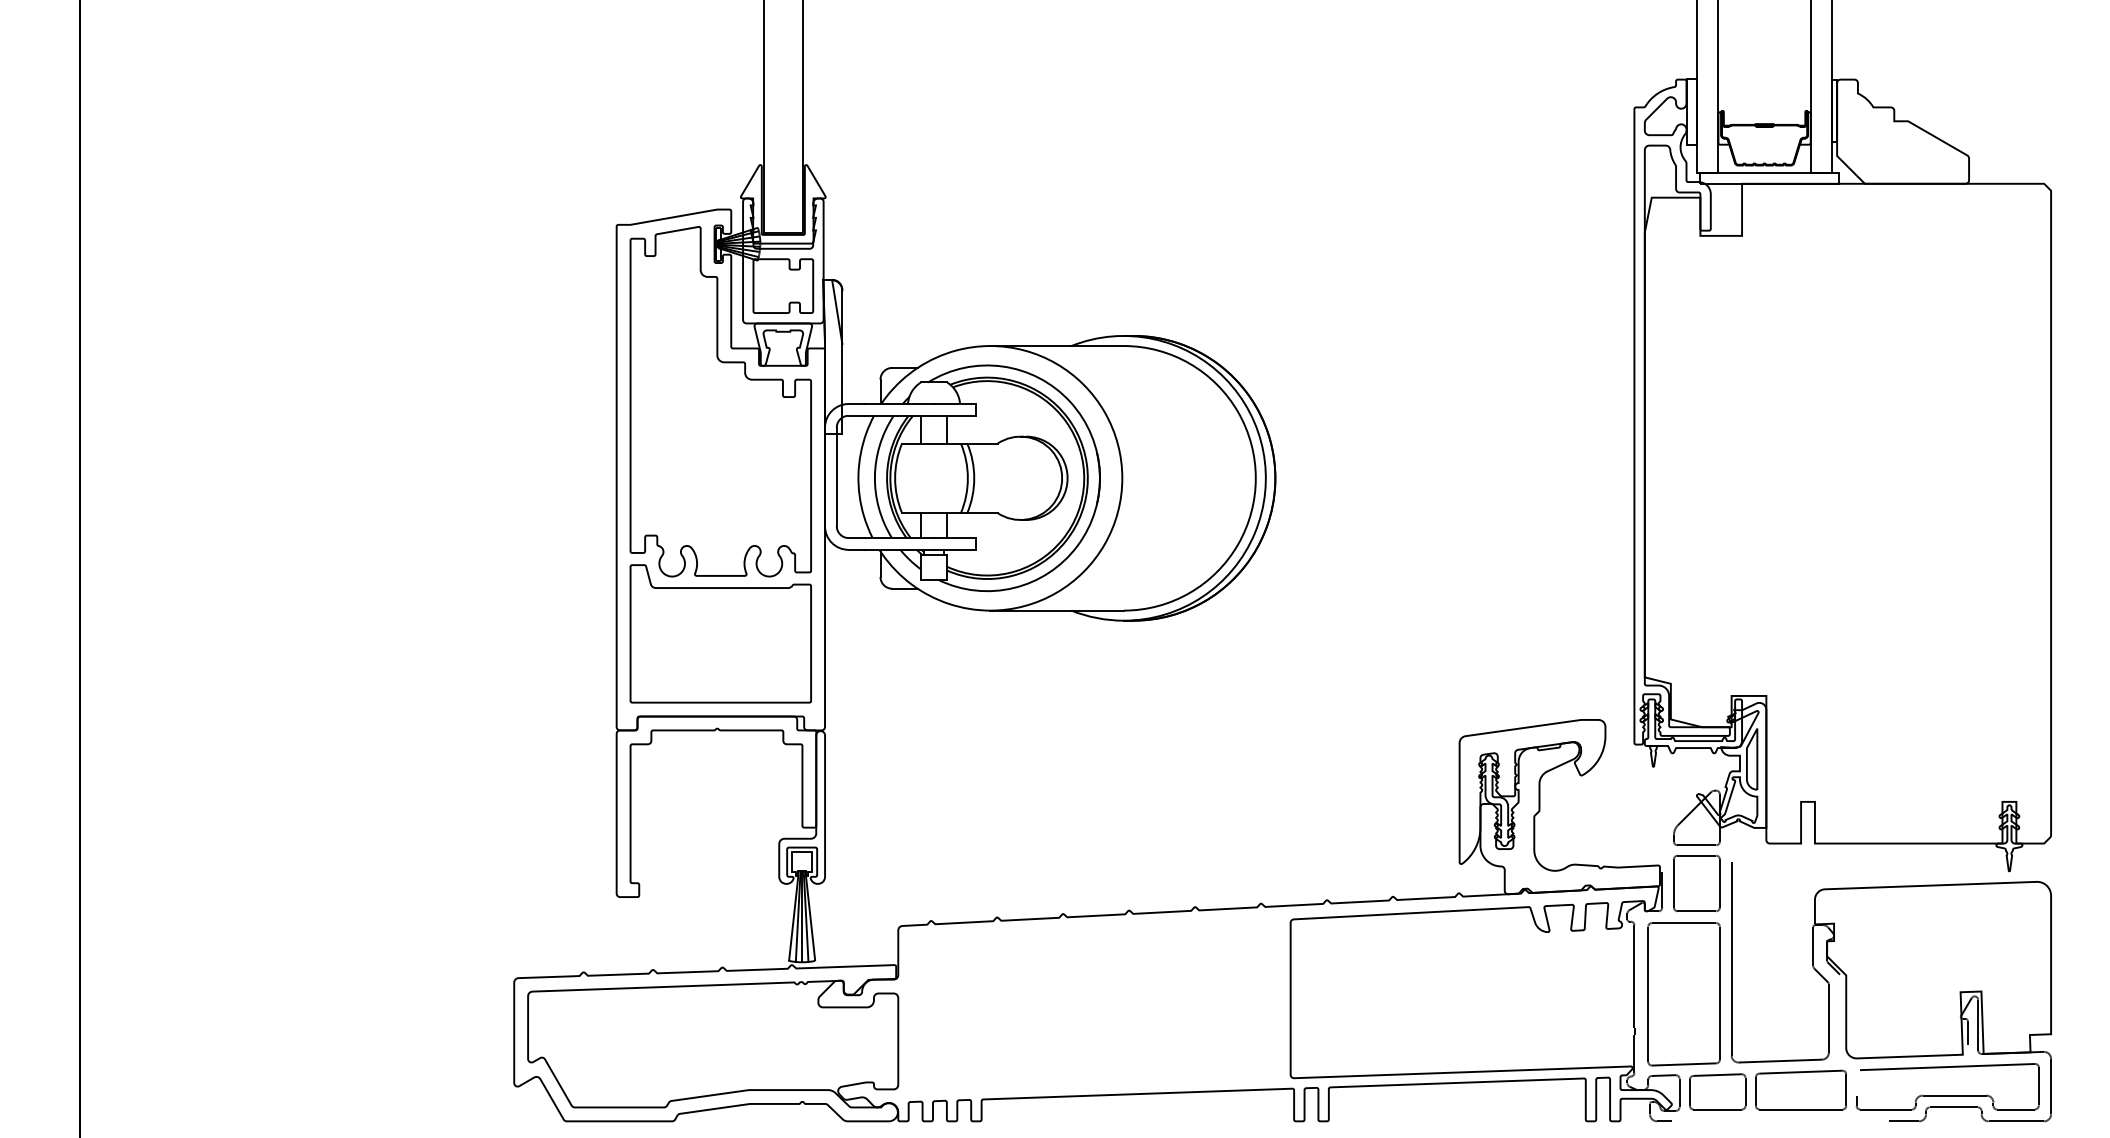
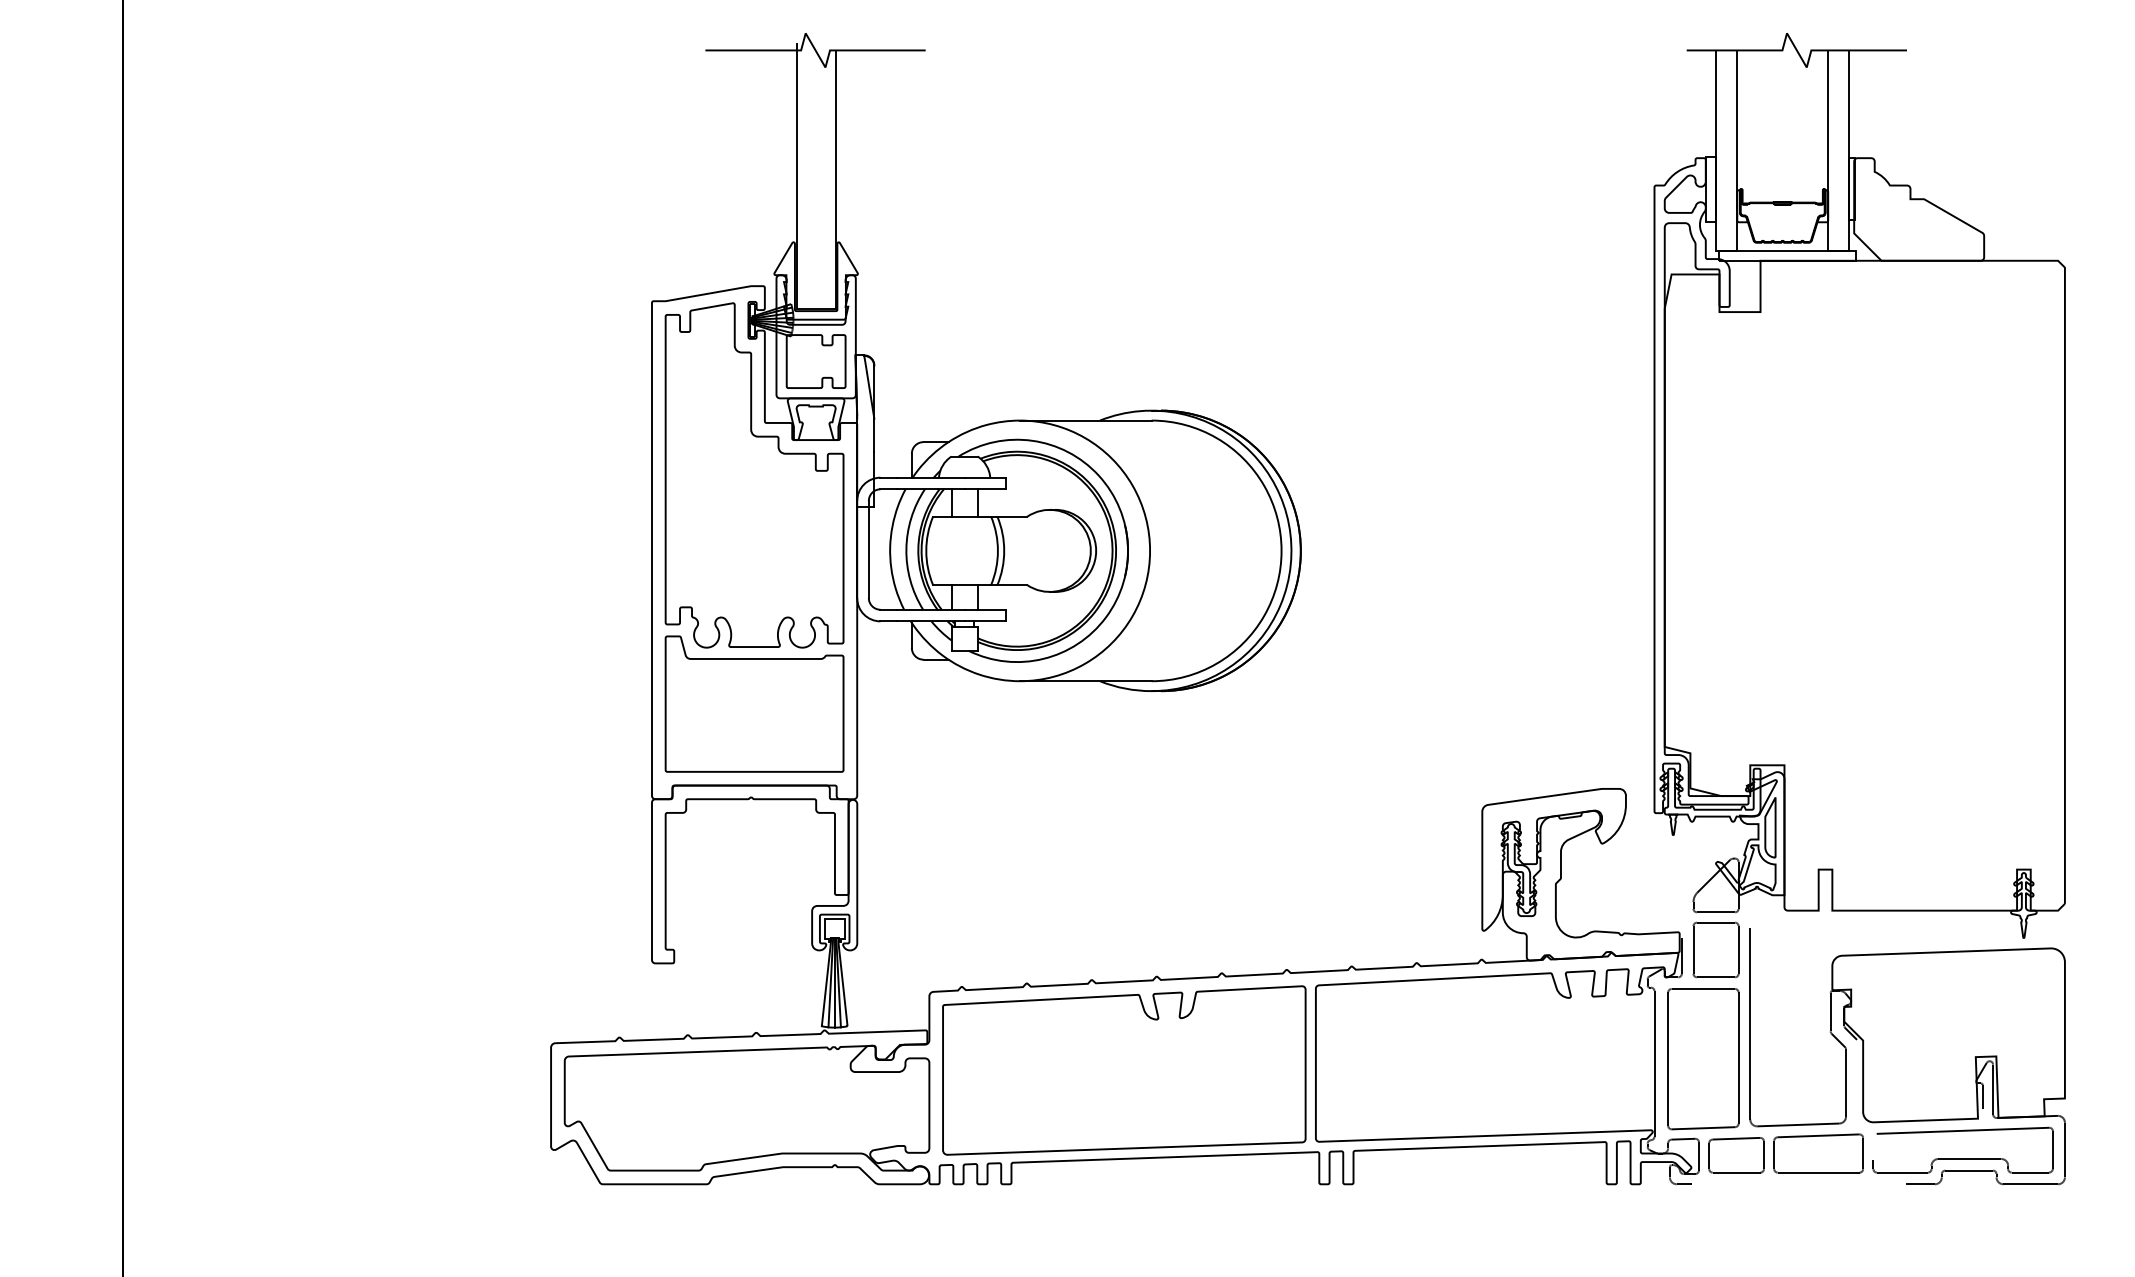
part: (1096, 1005) -> (1124, 1070), added

